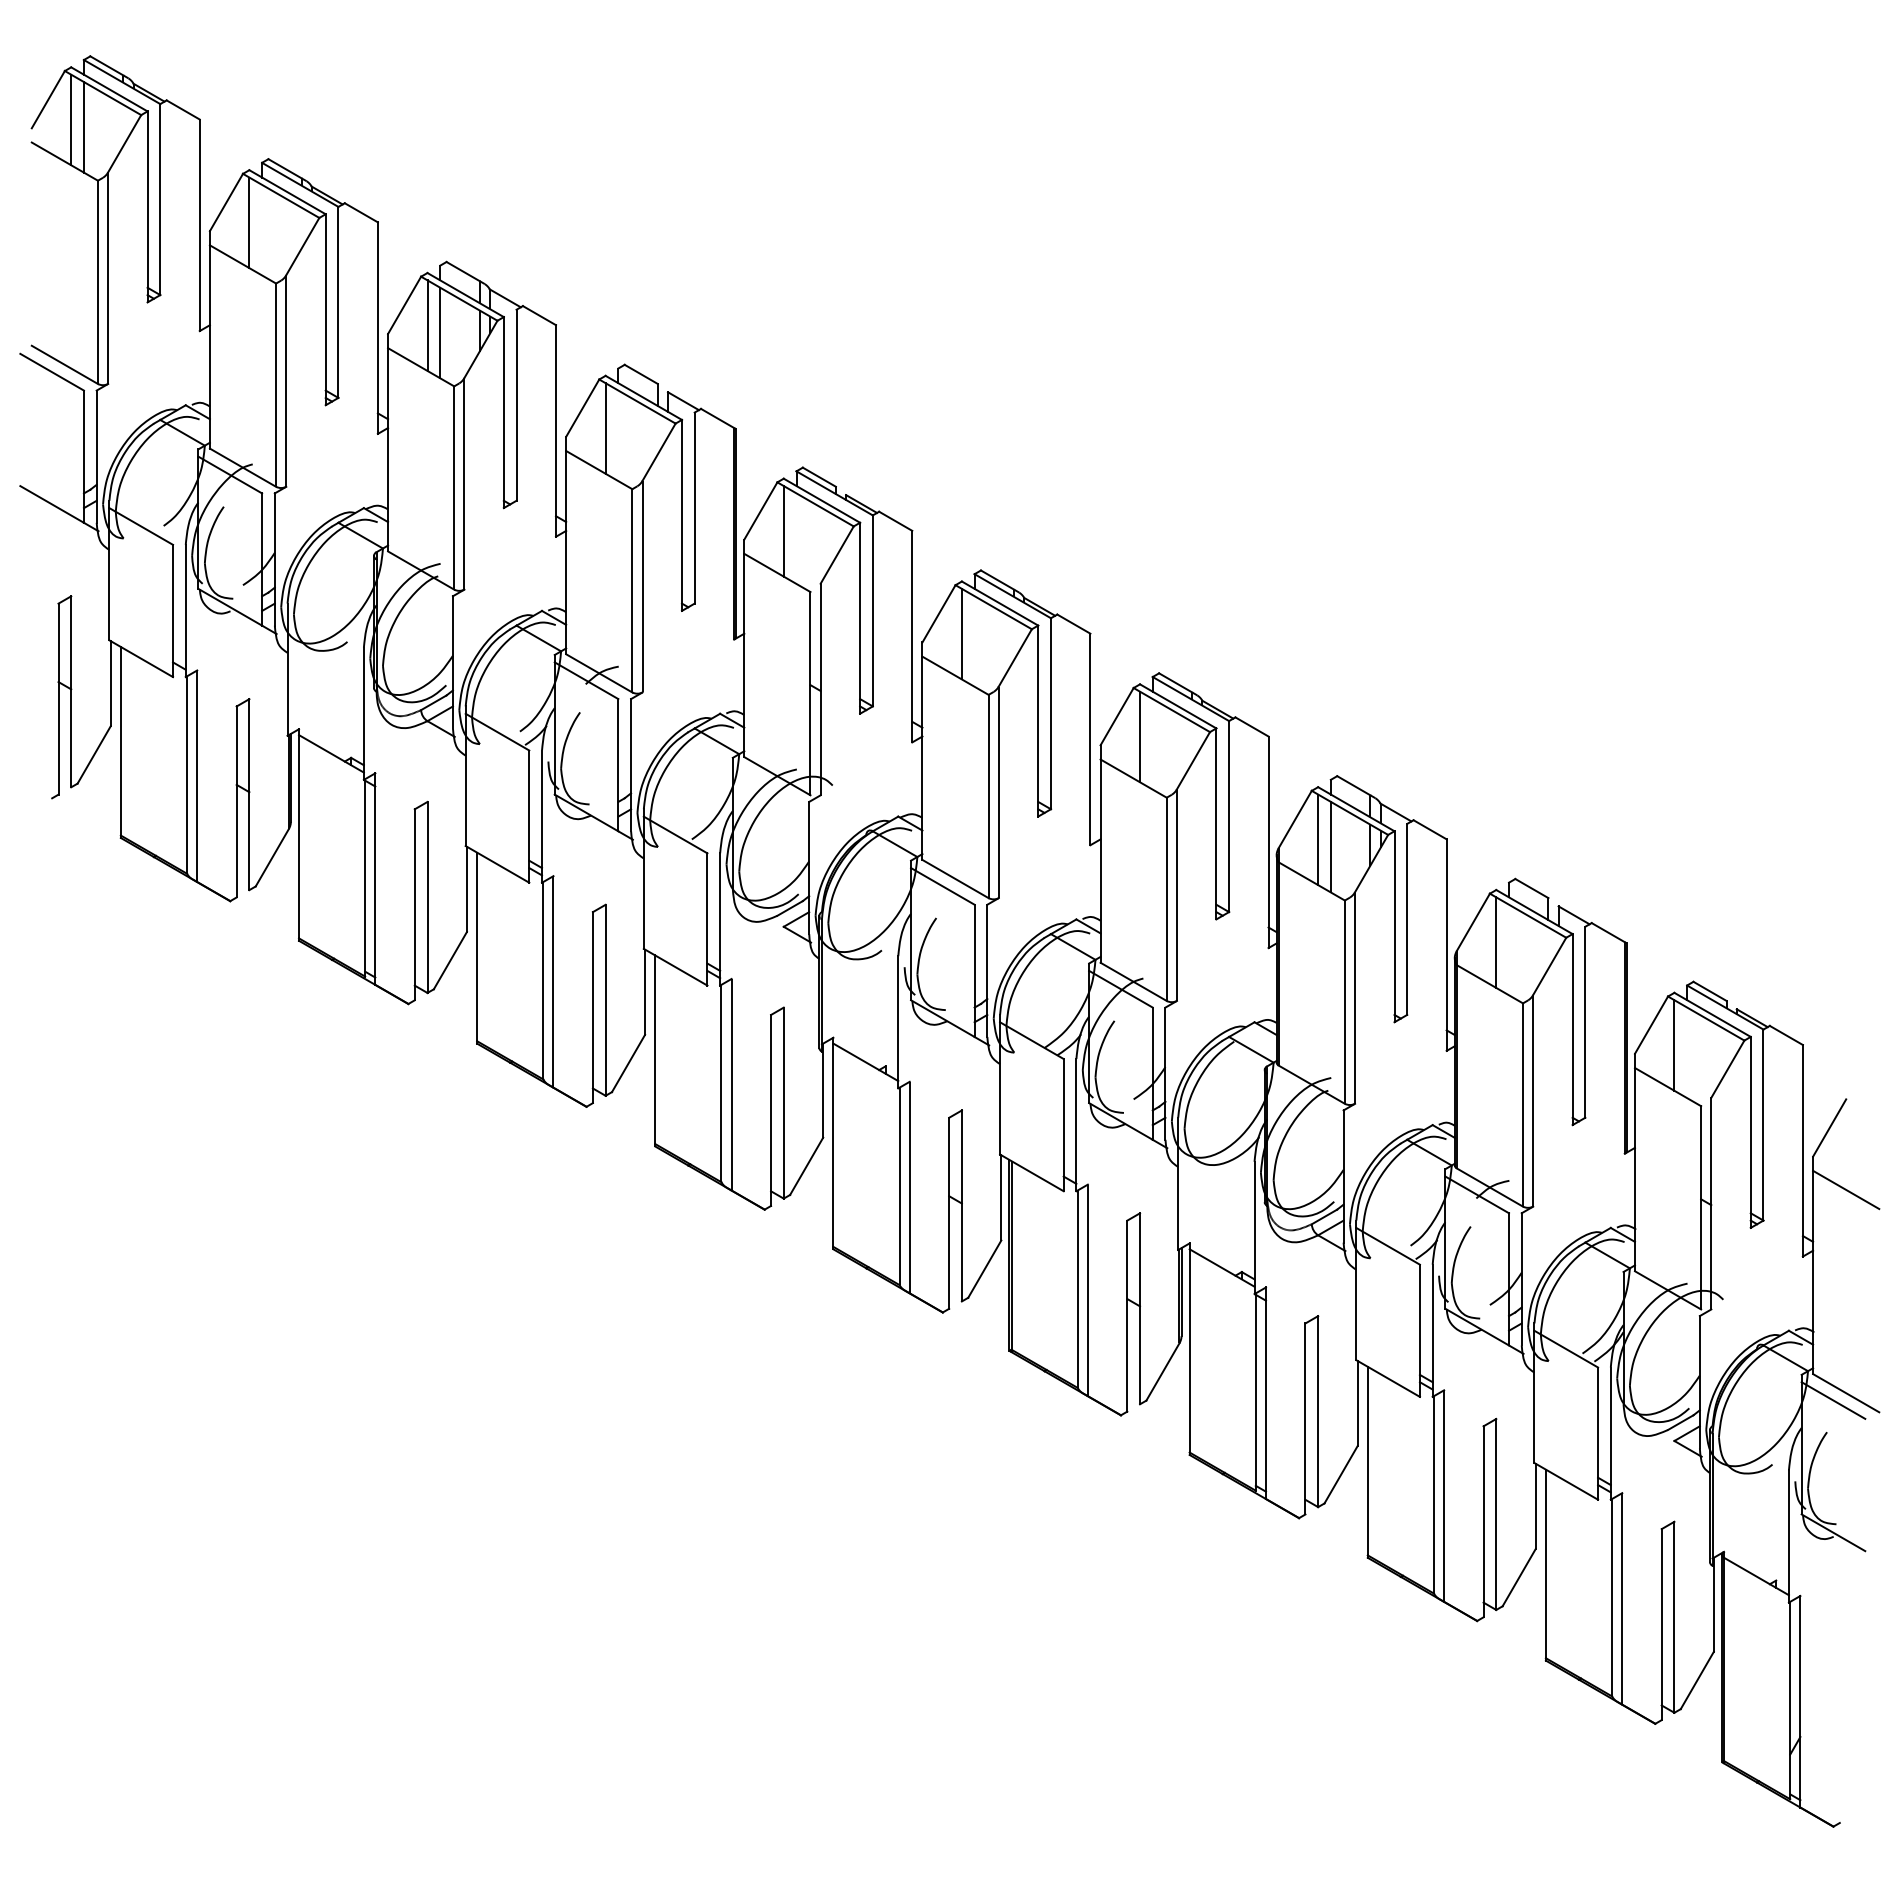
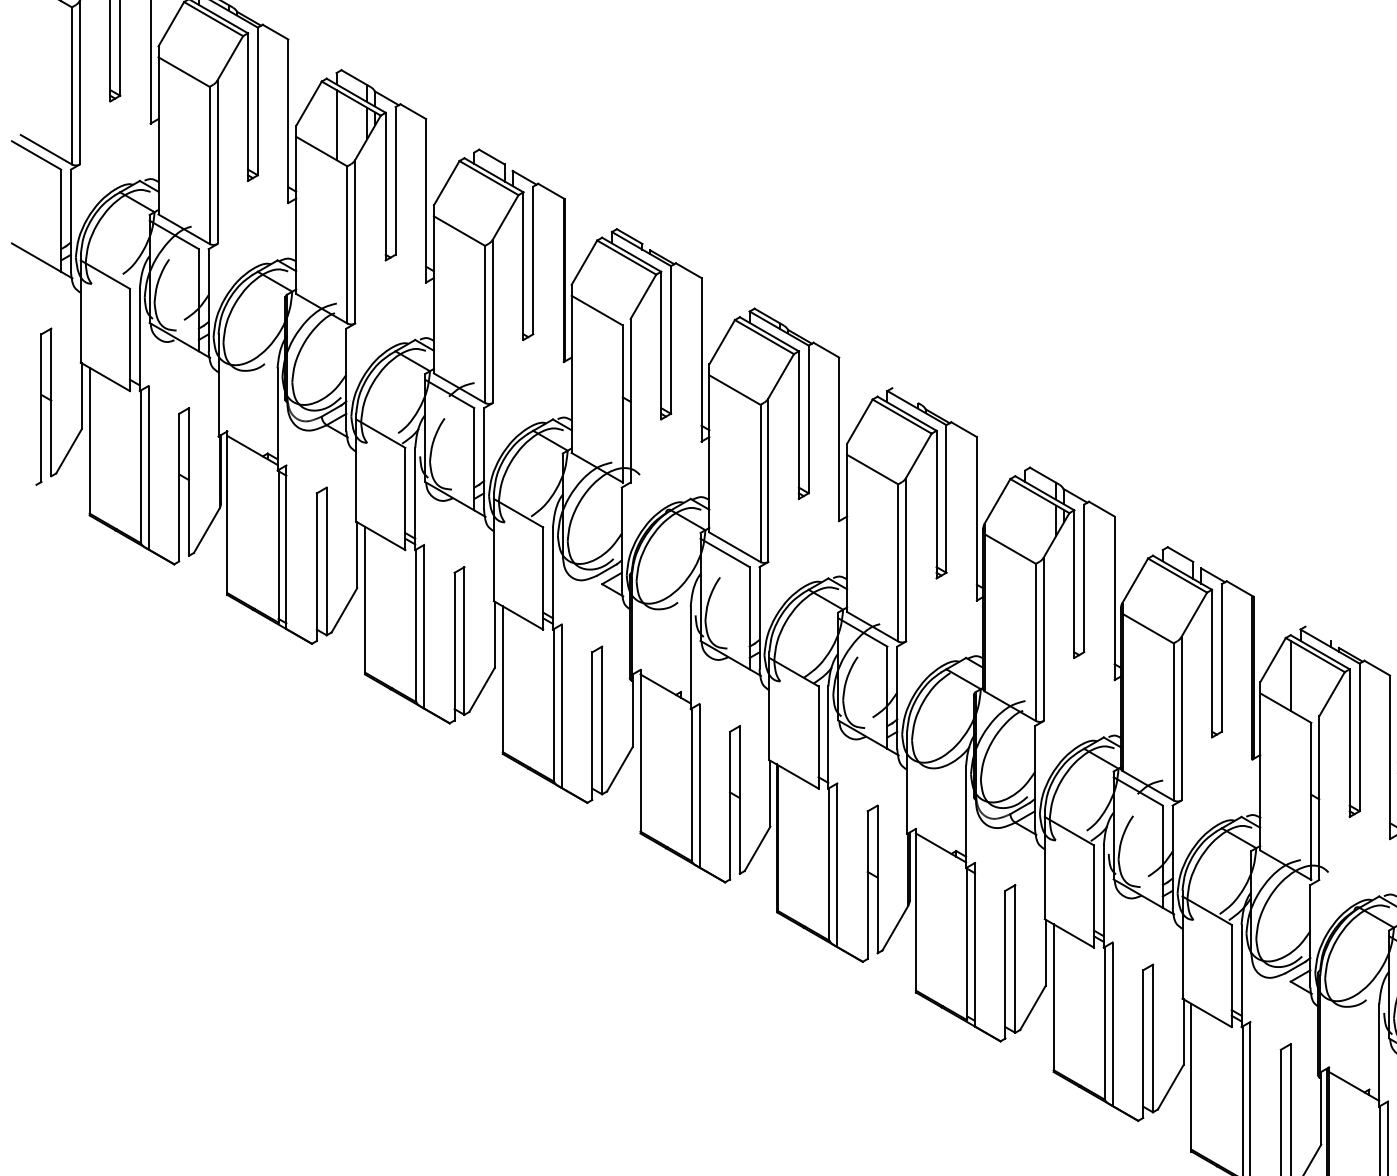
line: (249, 222) -> (189, 39), removed
line: (427, 325) -> (326, 119), removed
line: (605, 428) -> (464, 198), removed
line: (783, 531) -> (601, 278), removed
line: (961, 633) -> (739, 357), removed
line: (1175, 682) -> (905, 395), removed
line: (1140, 736) -> (877, 437), removed
line: (1318, 839) -> (1015, 516), removed
line: (1330, 846) -> (1024, 522), removed
line: (1496, 942) -> (1153, 596), removed
line: (1709, 990) -> (1317, 633), removed

